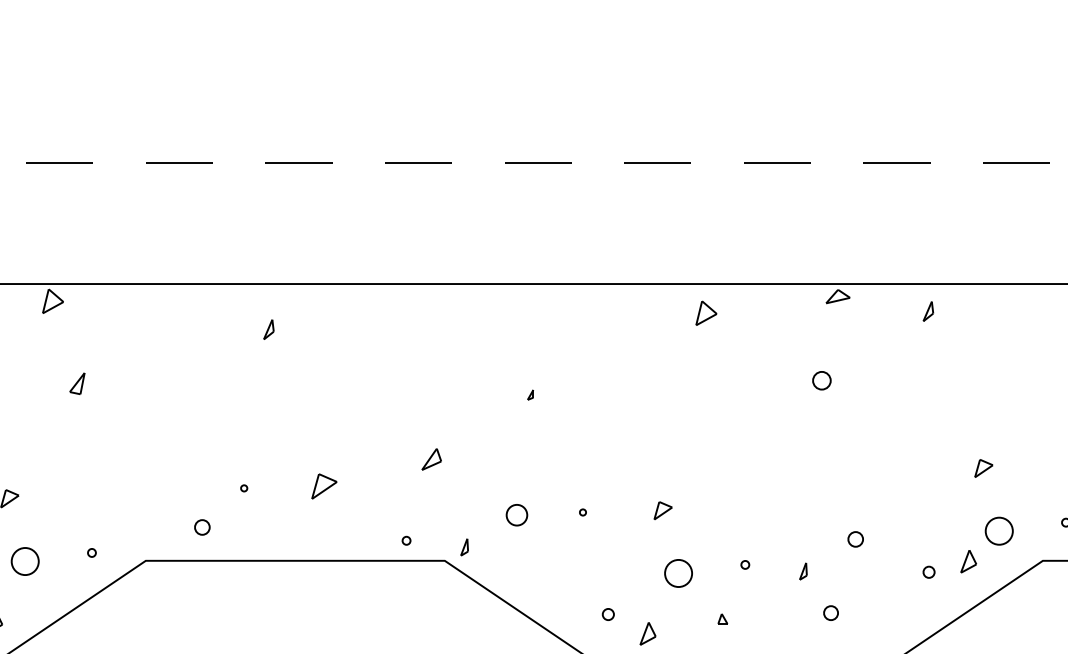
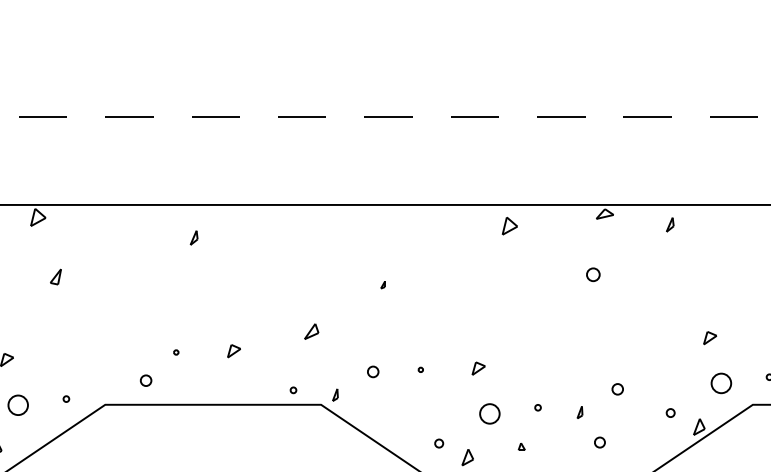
part: (324, 486) -> (234, 351), size x0.71
part: (516, 515) -> (372, 372), size x0.71
part: (968, 561) -> (699, 426), moved

